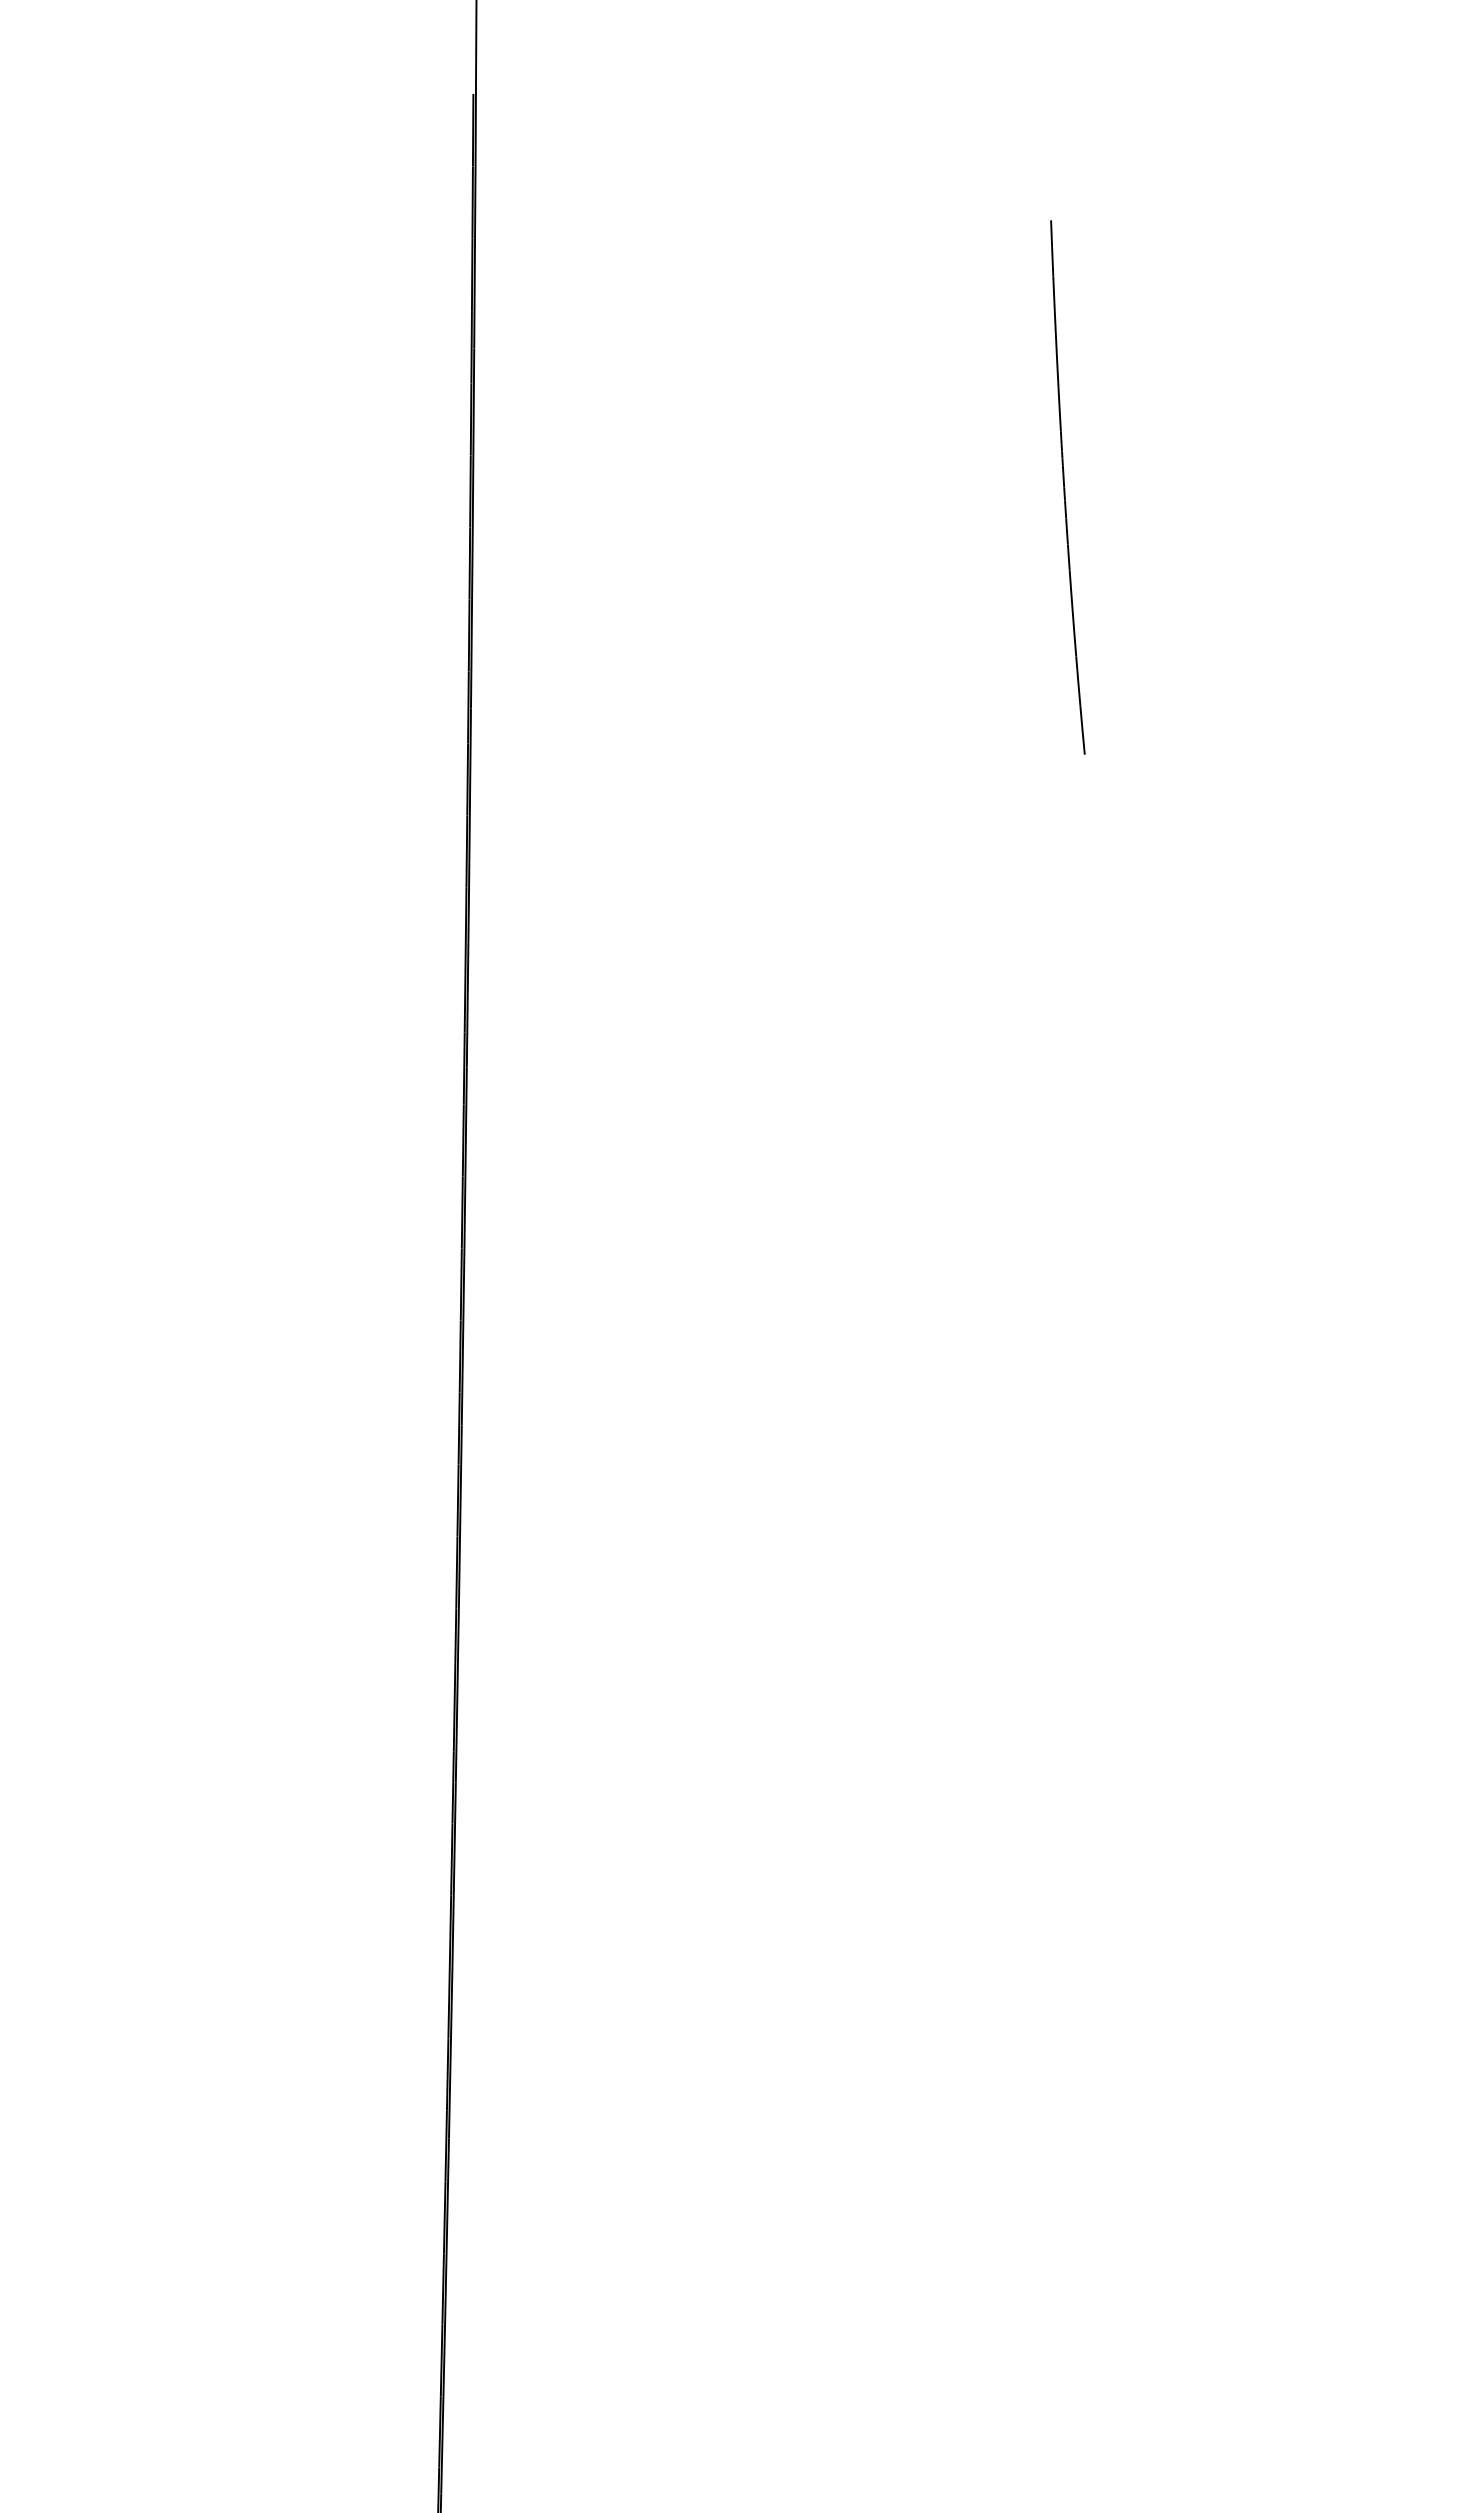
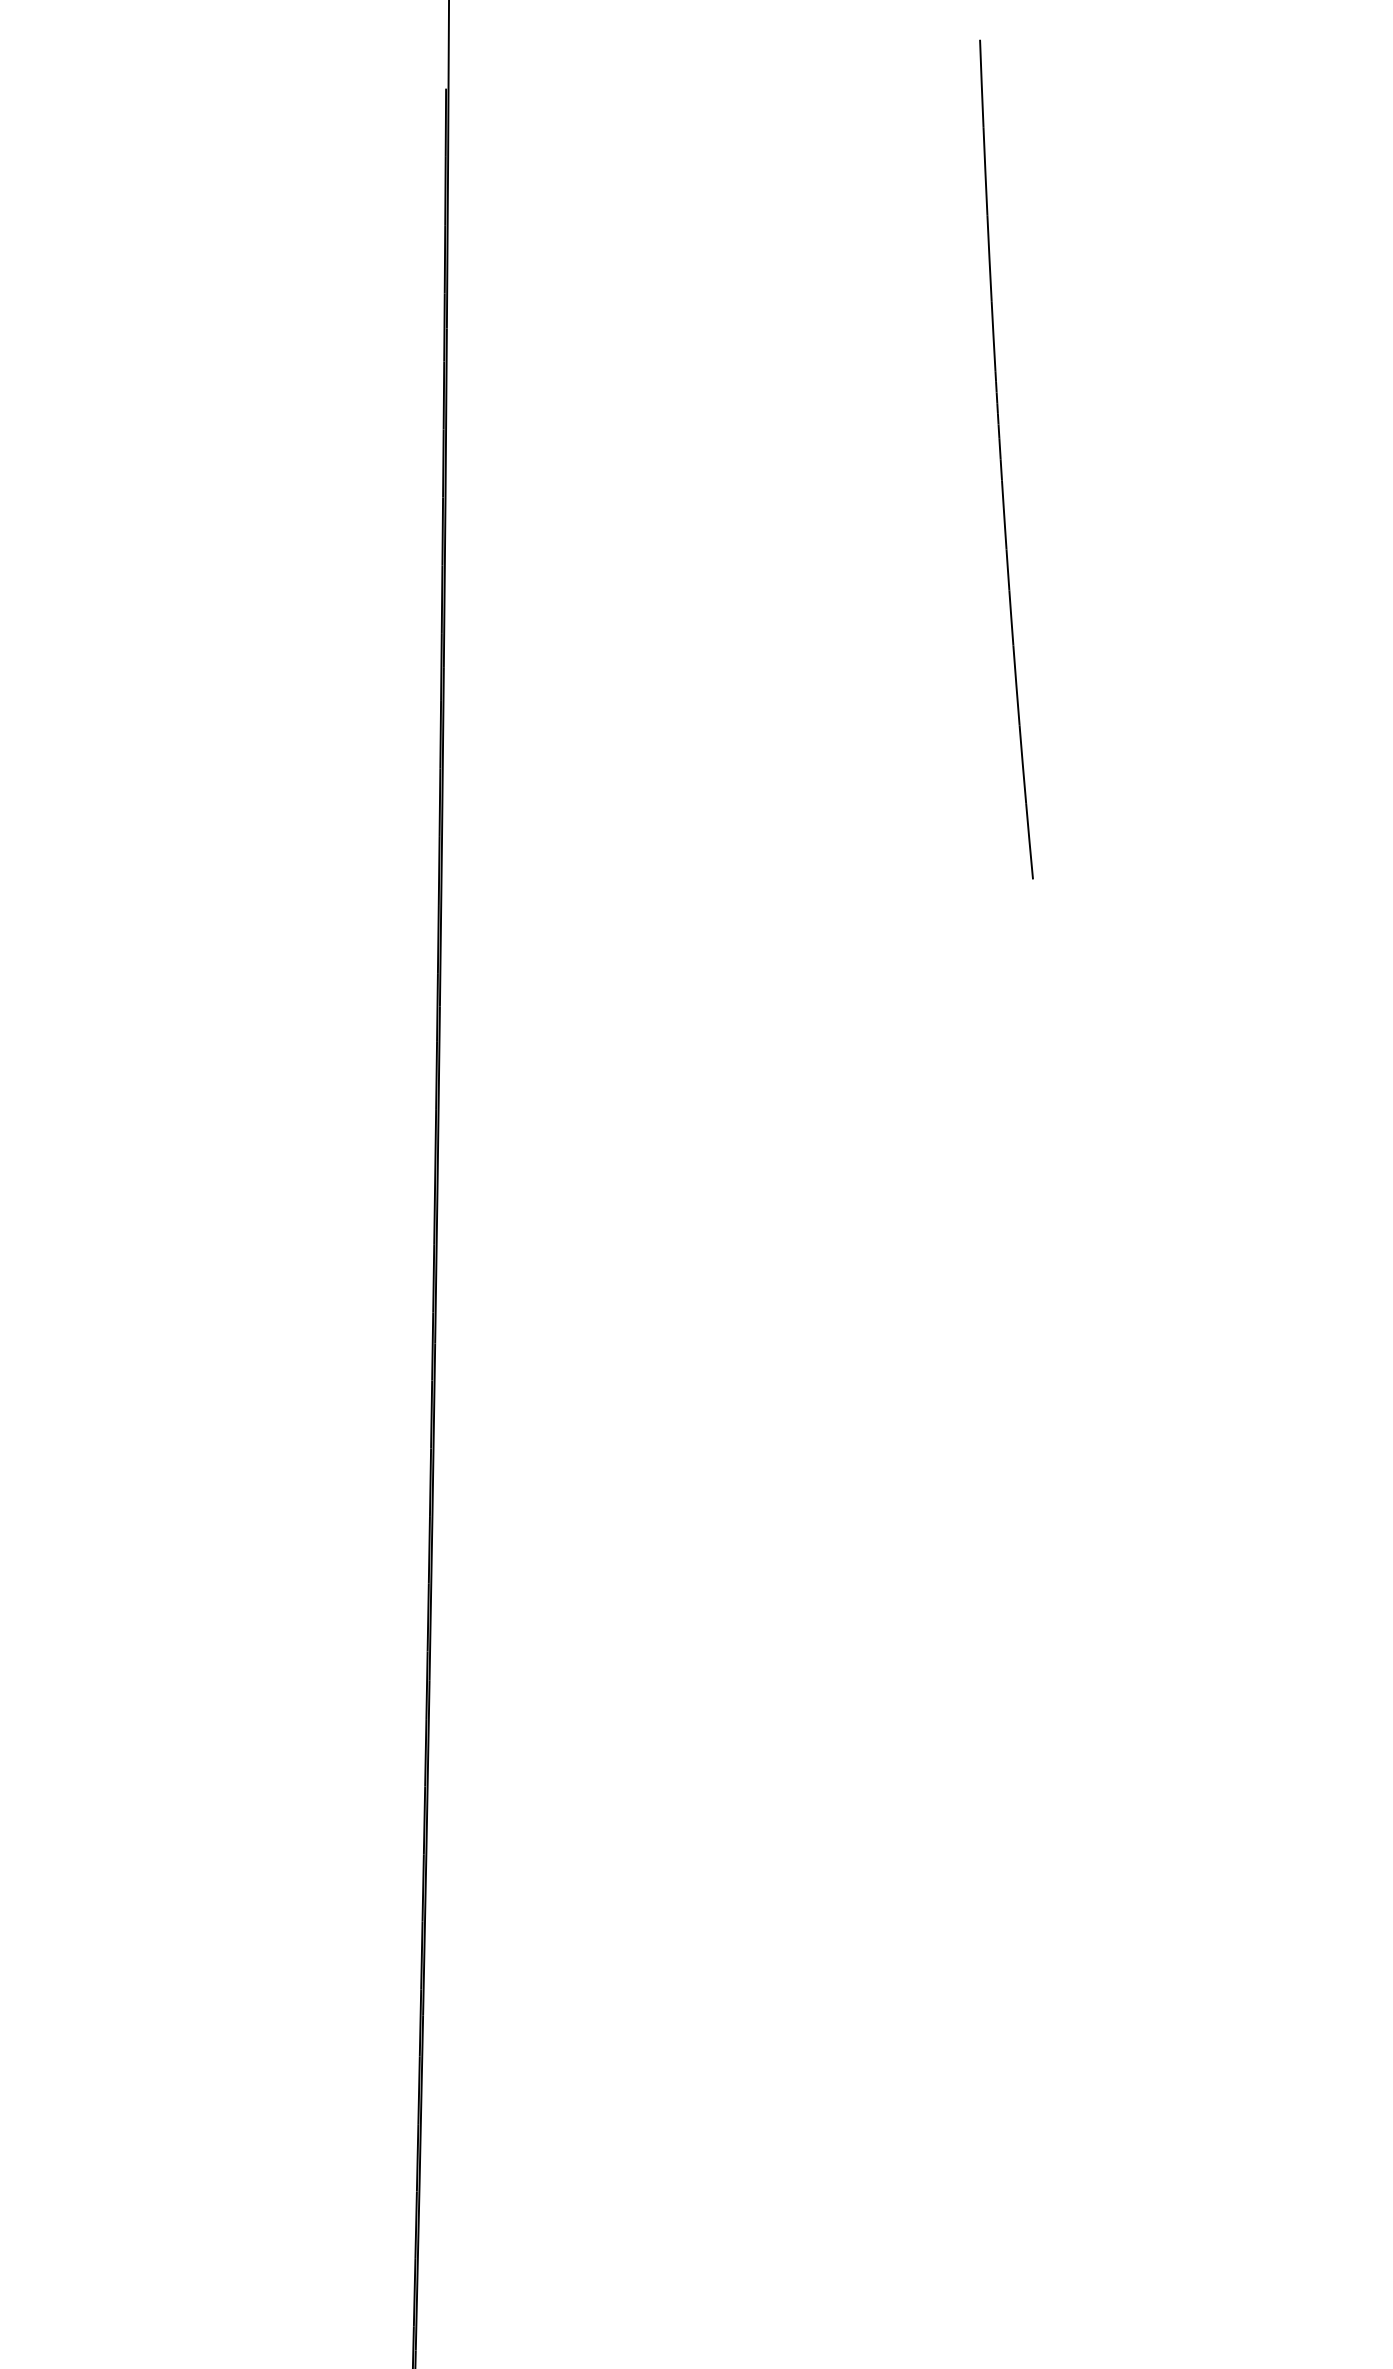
part: (1067, 487) -> (1006, 459), size x1.67

